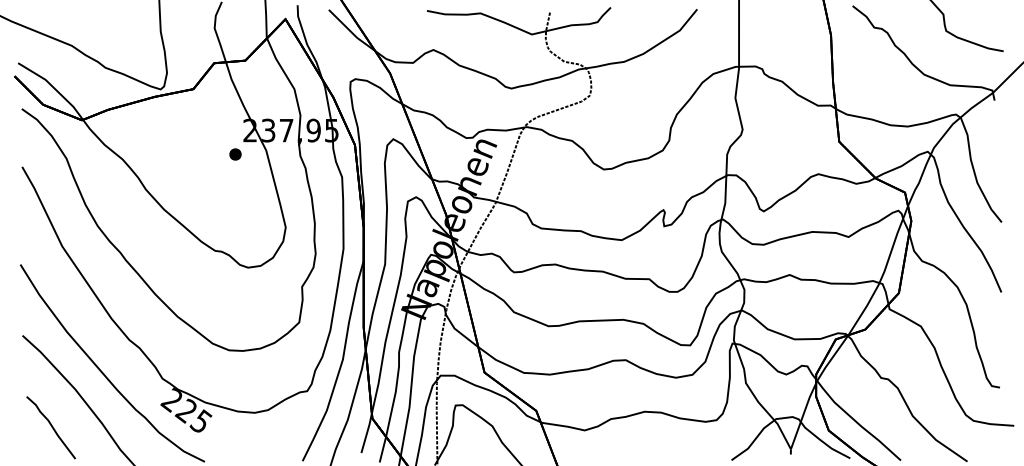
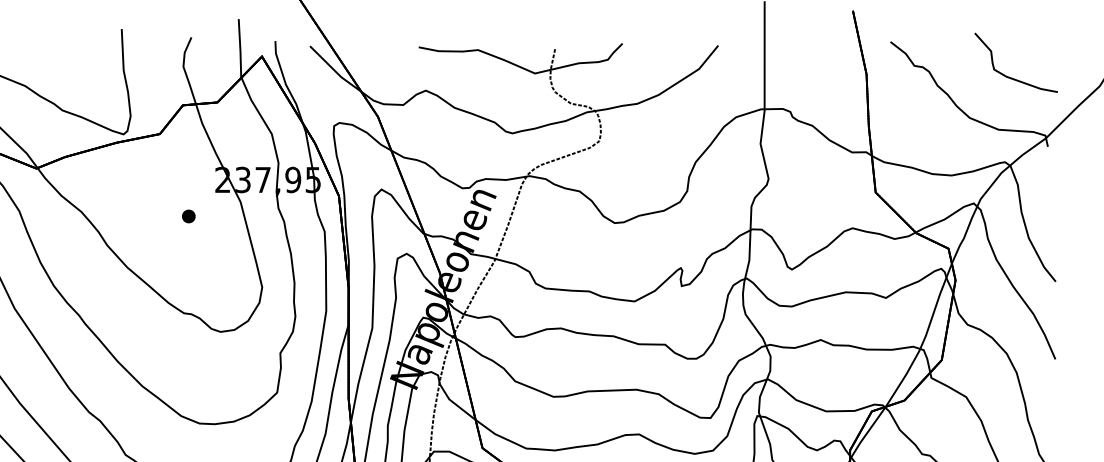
part: (235, 154) -> (188, 216), moved

